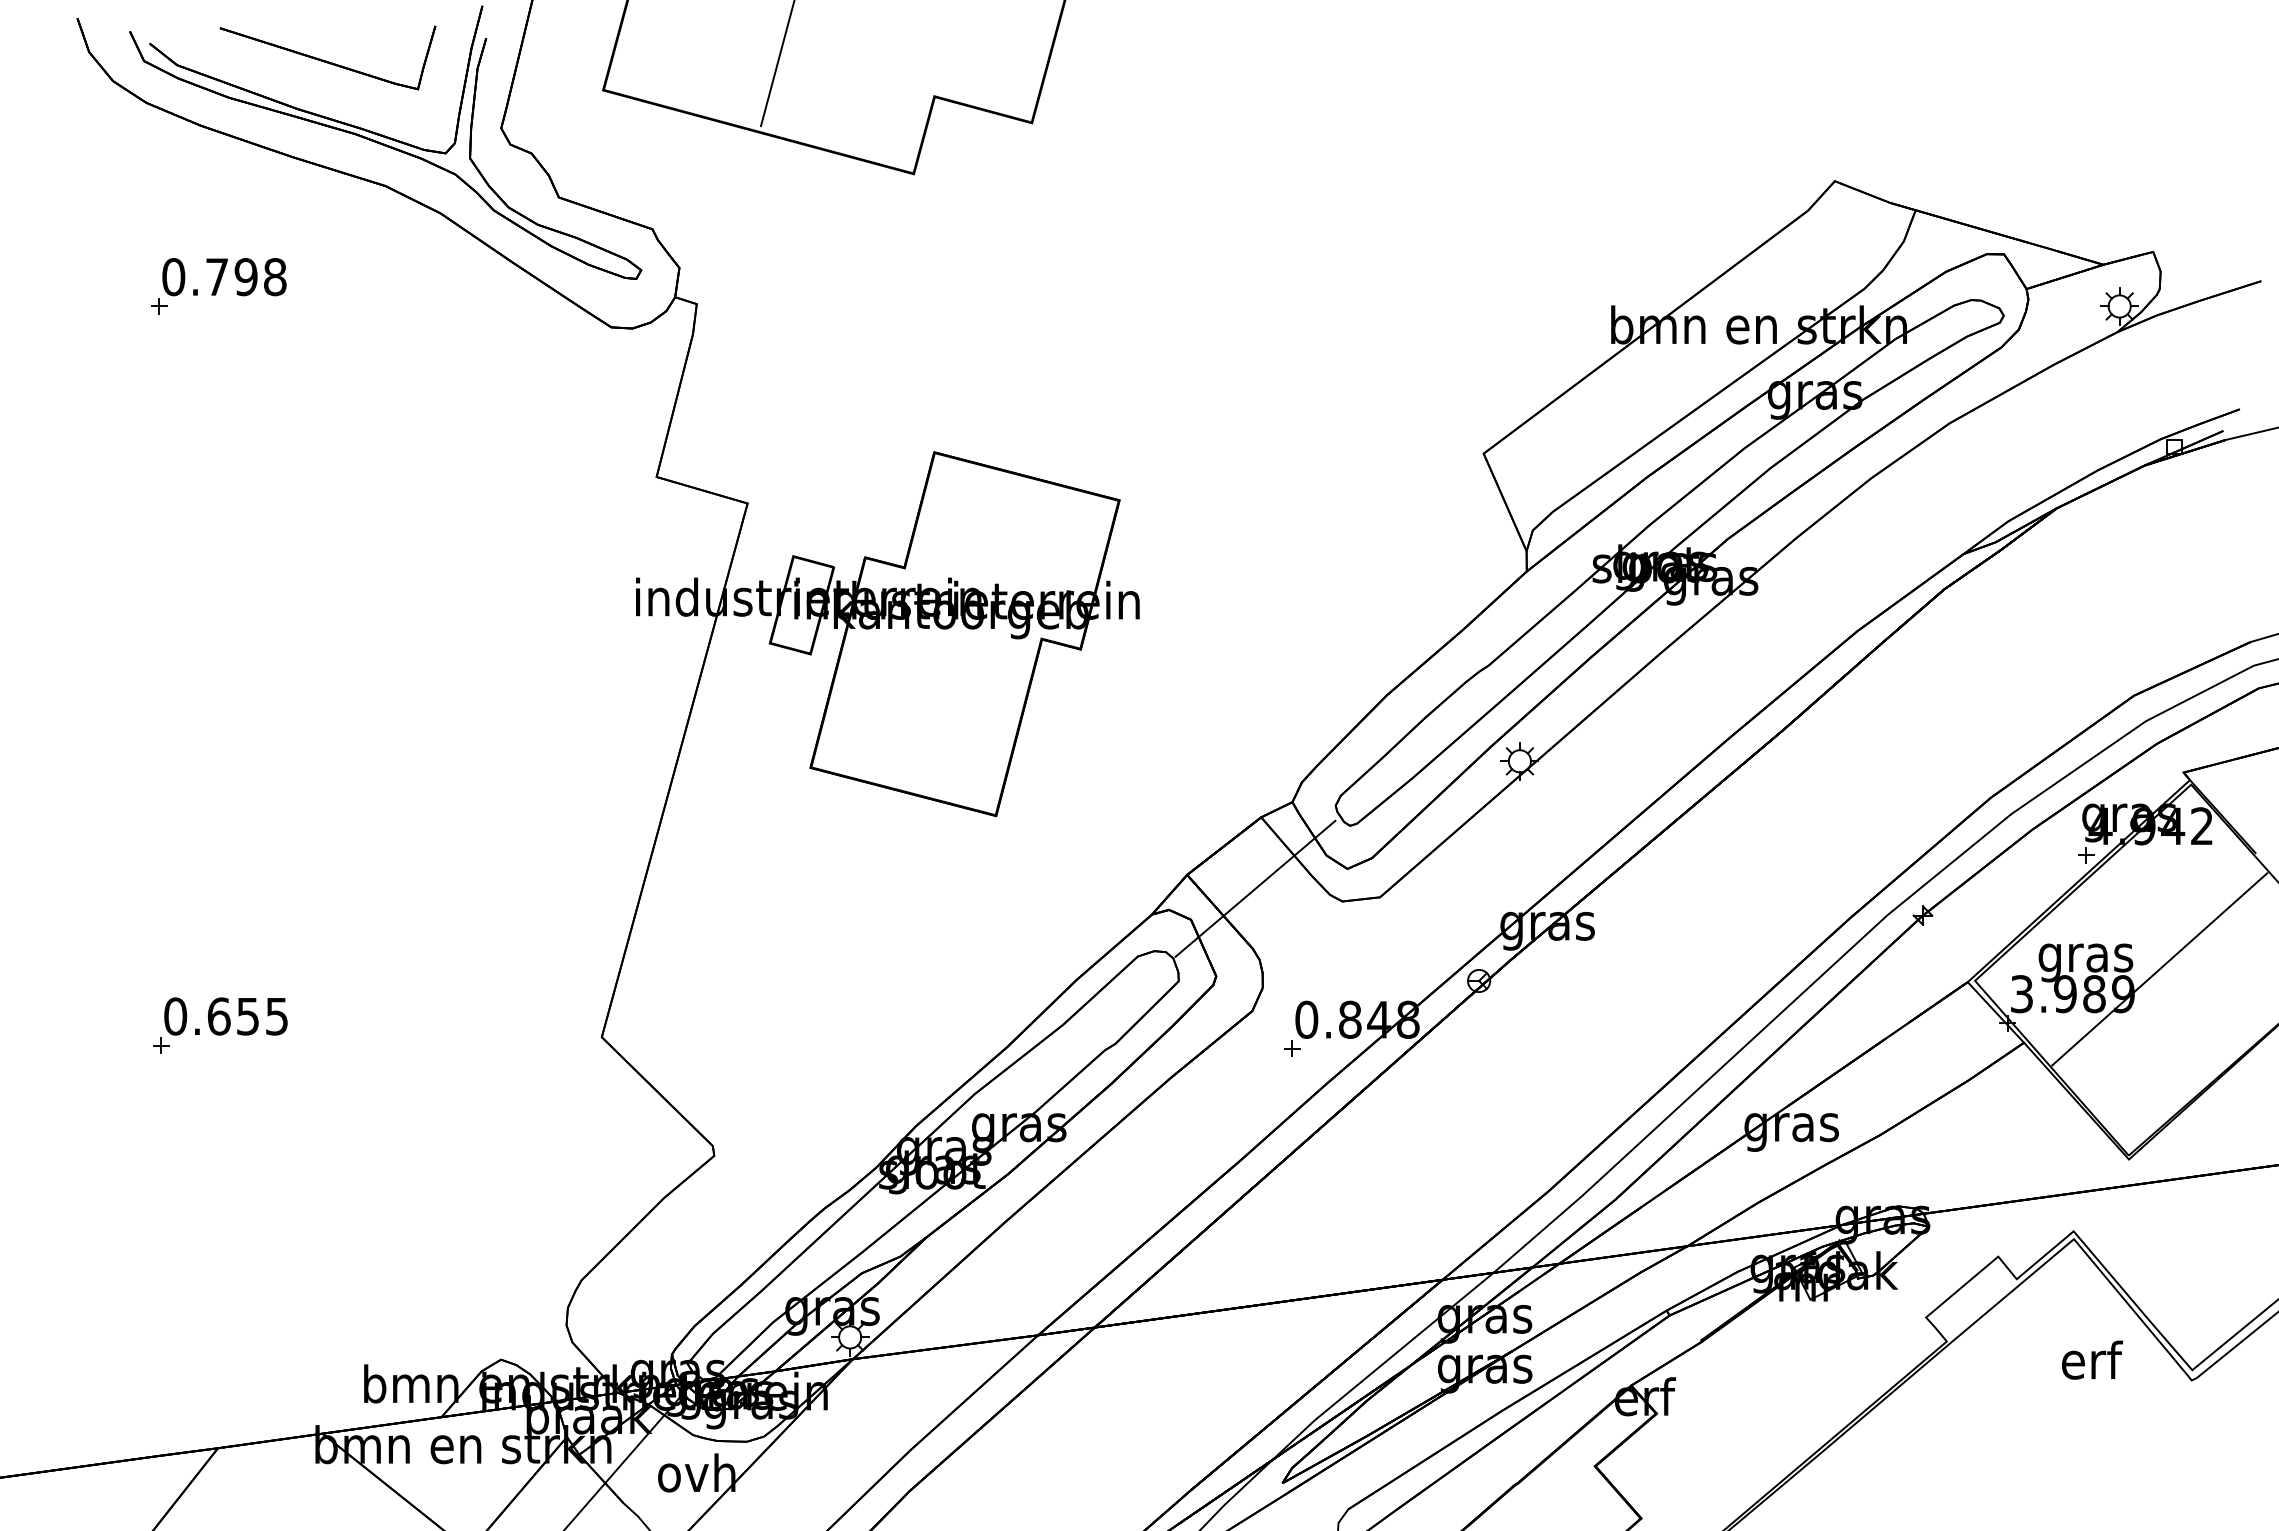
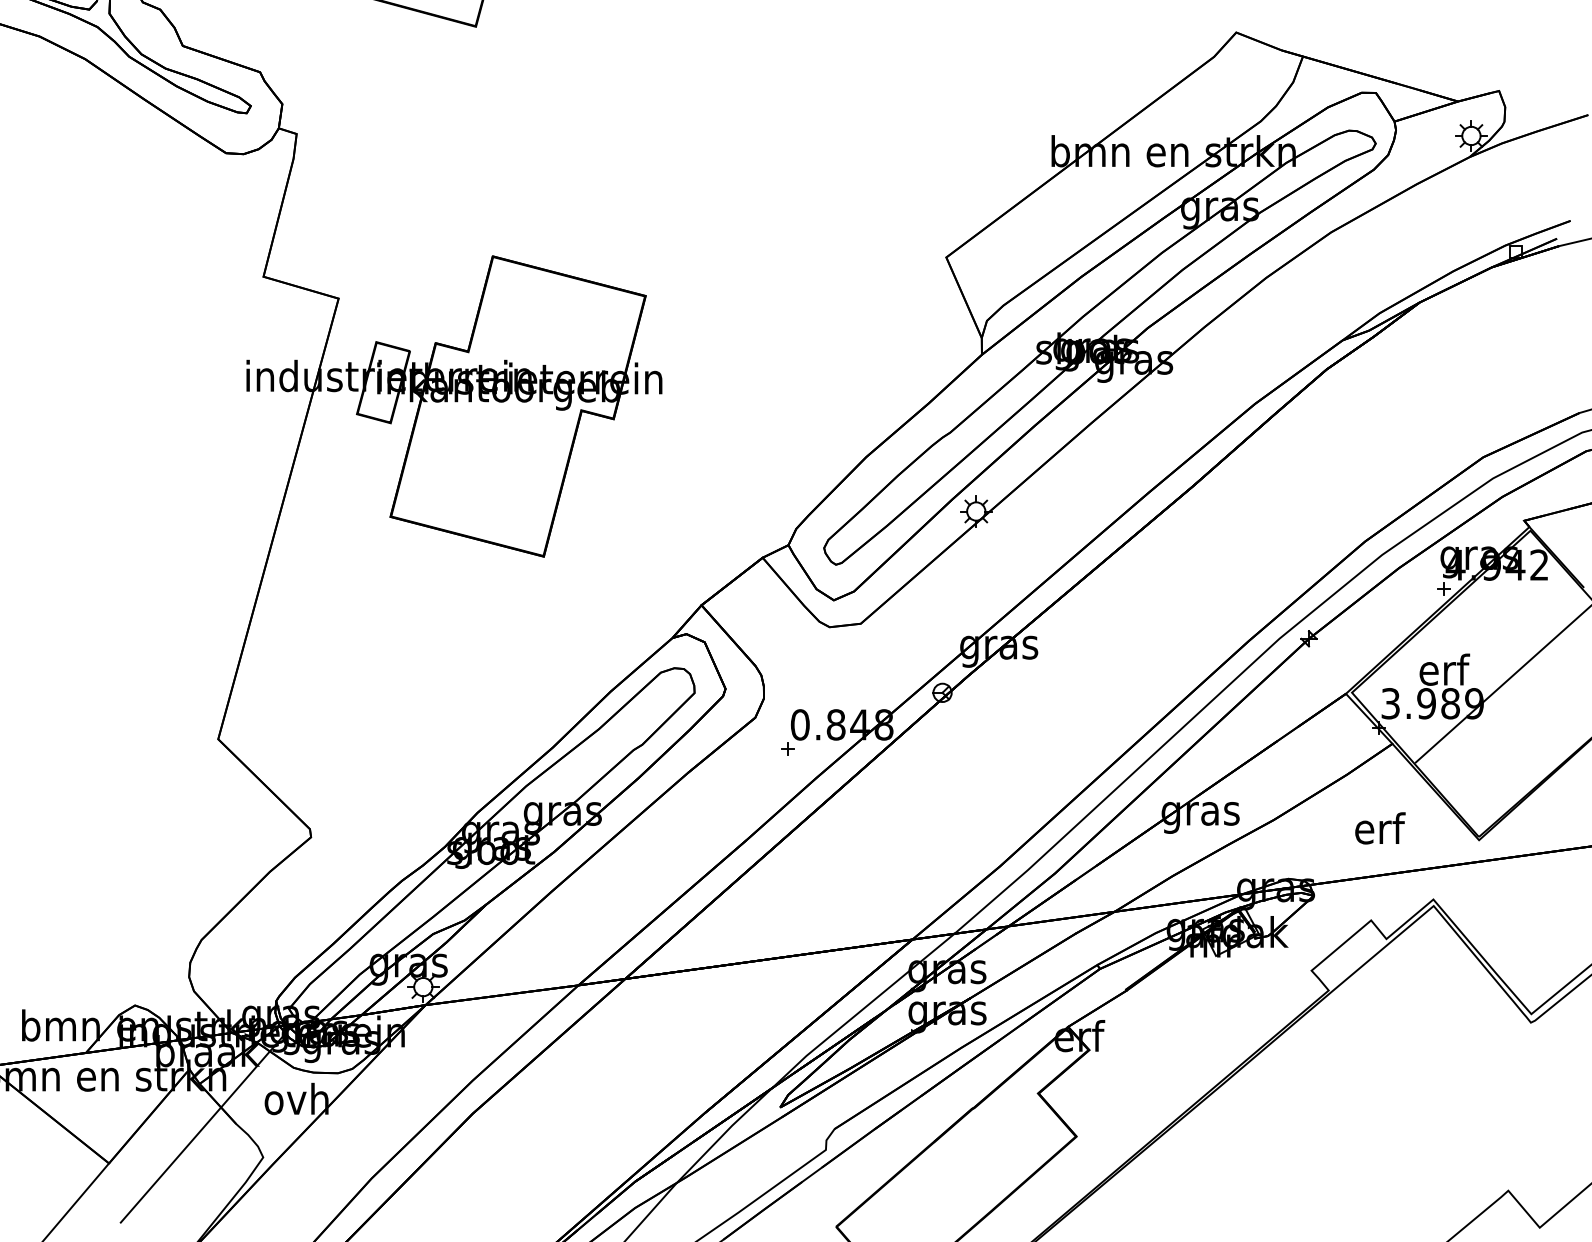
line: (1255, 888) -> (757, 616), removed
text: (2085, 957) -> (1443, 673), gras -> erf
text: (2092, 1359) -> (1380, 827), moved

